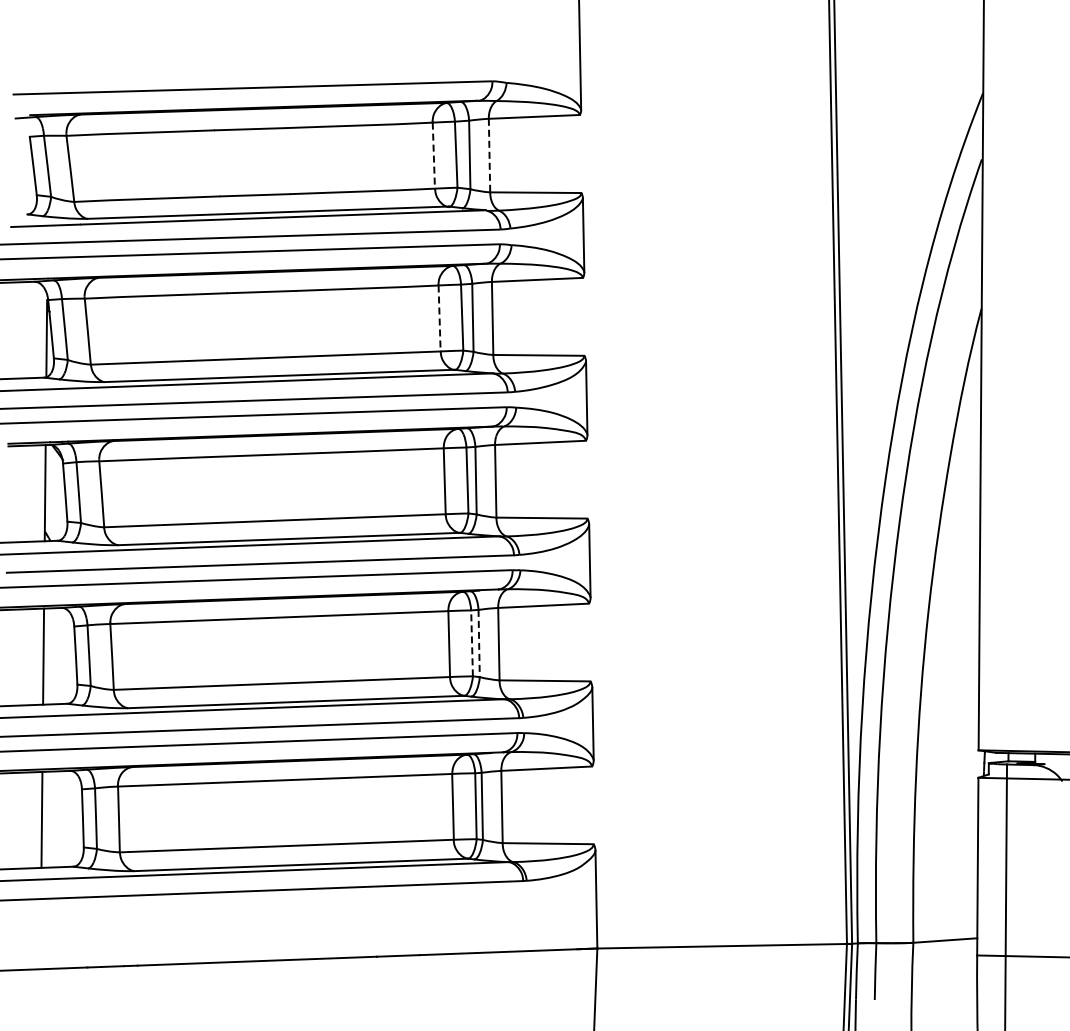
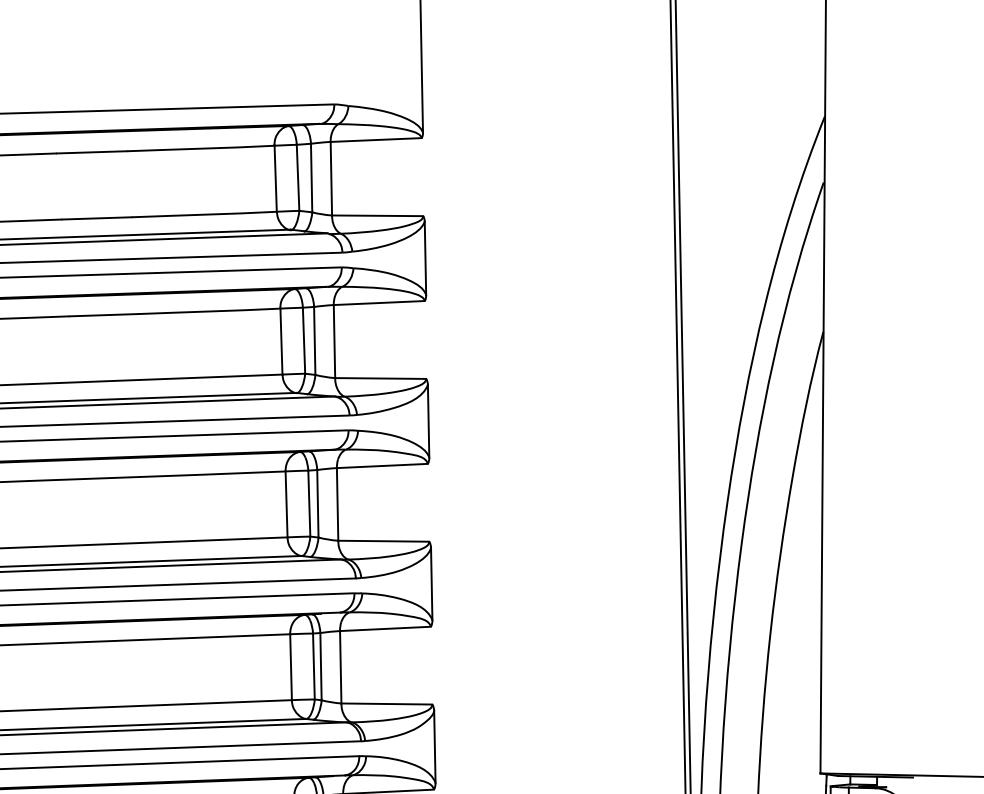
line: (489, 155) -> (331, 178), dashed -> solid
line: (433, 156) -> (275, 179), dashed -> solid
line: (439, 318) -> (281, 341), dashed -> solid
line: (472, 643) -> (314, 666), dashed -> solid
line: (479, 643) -> (321, 666), dashed -> solid

